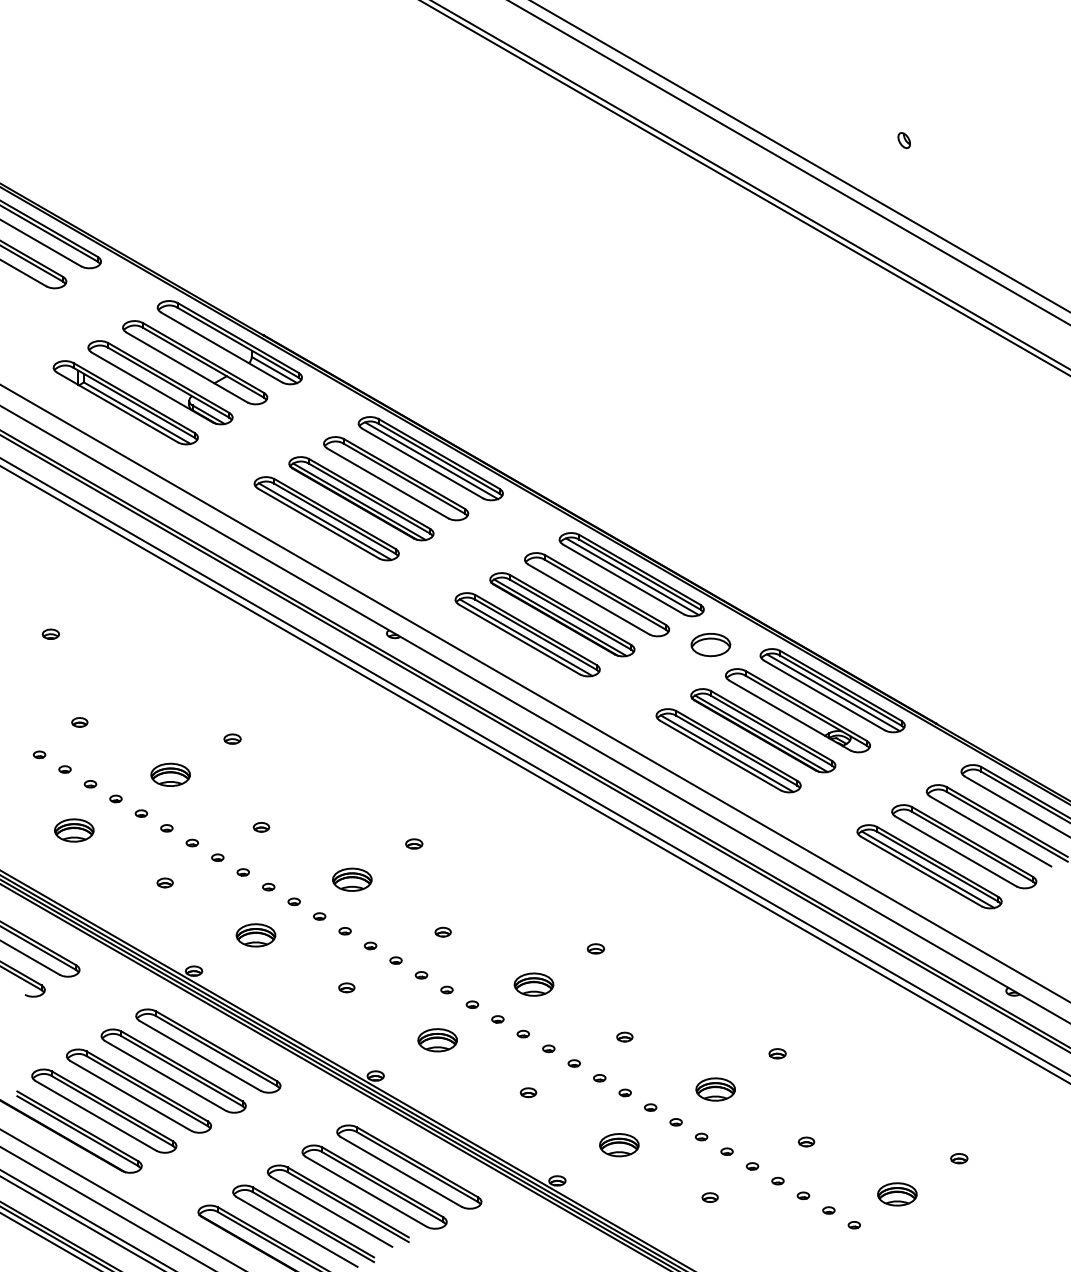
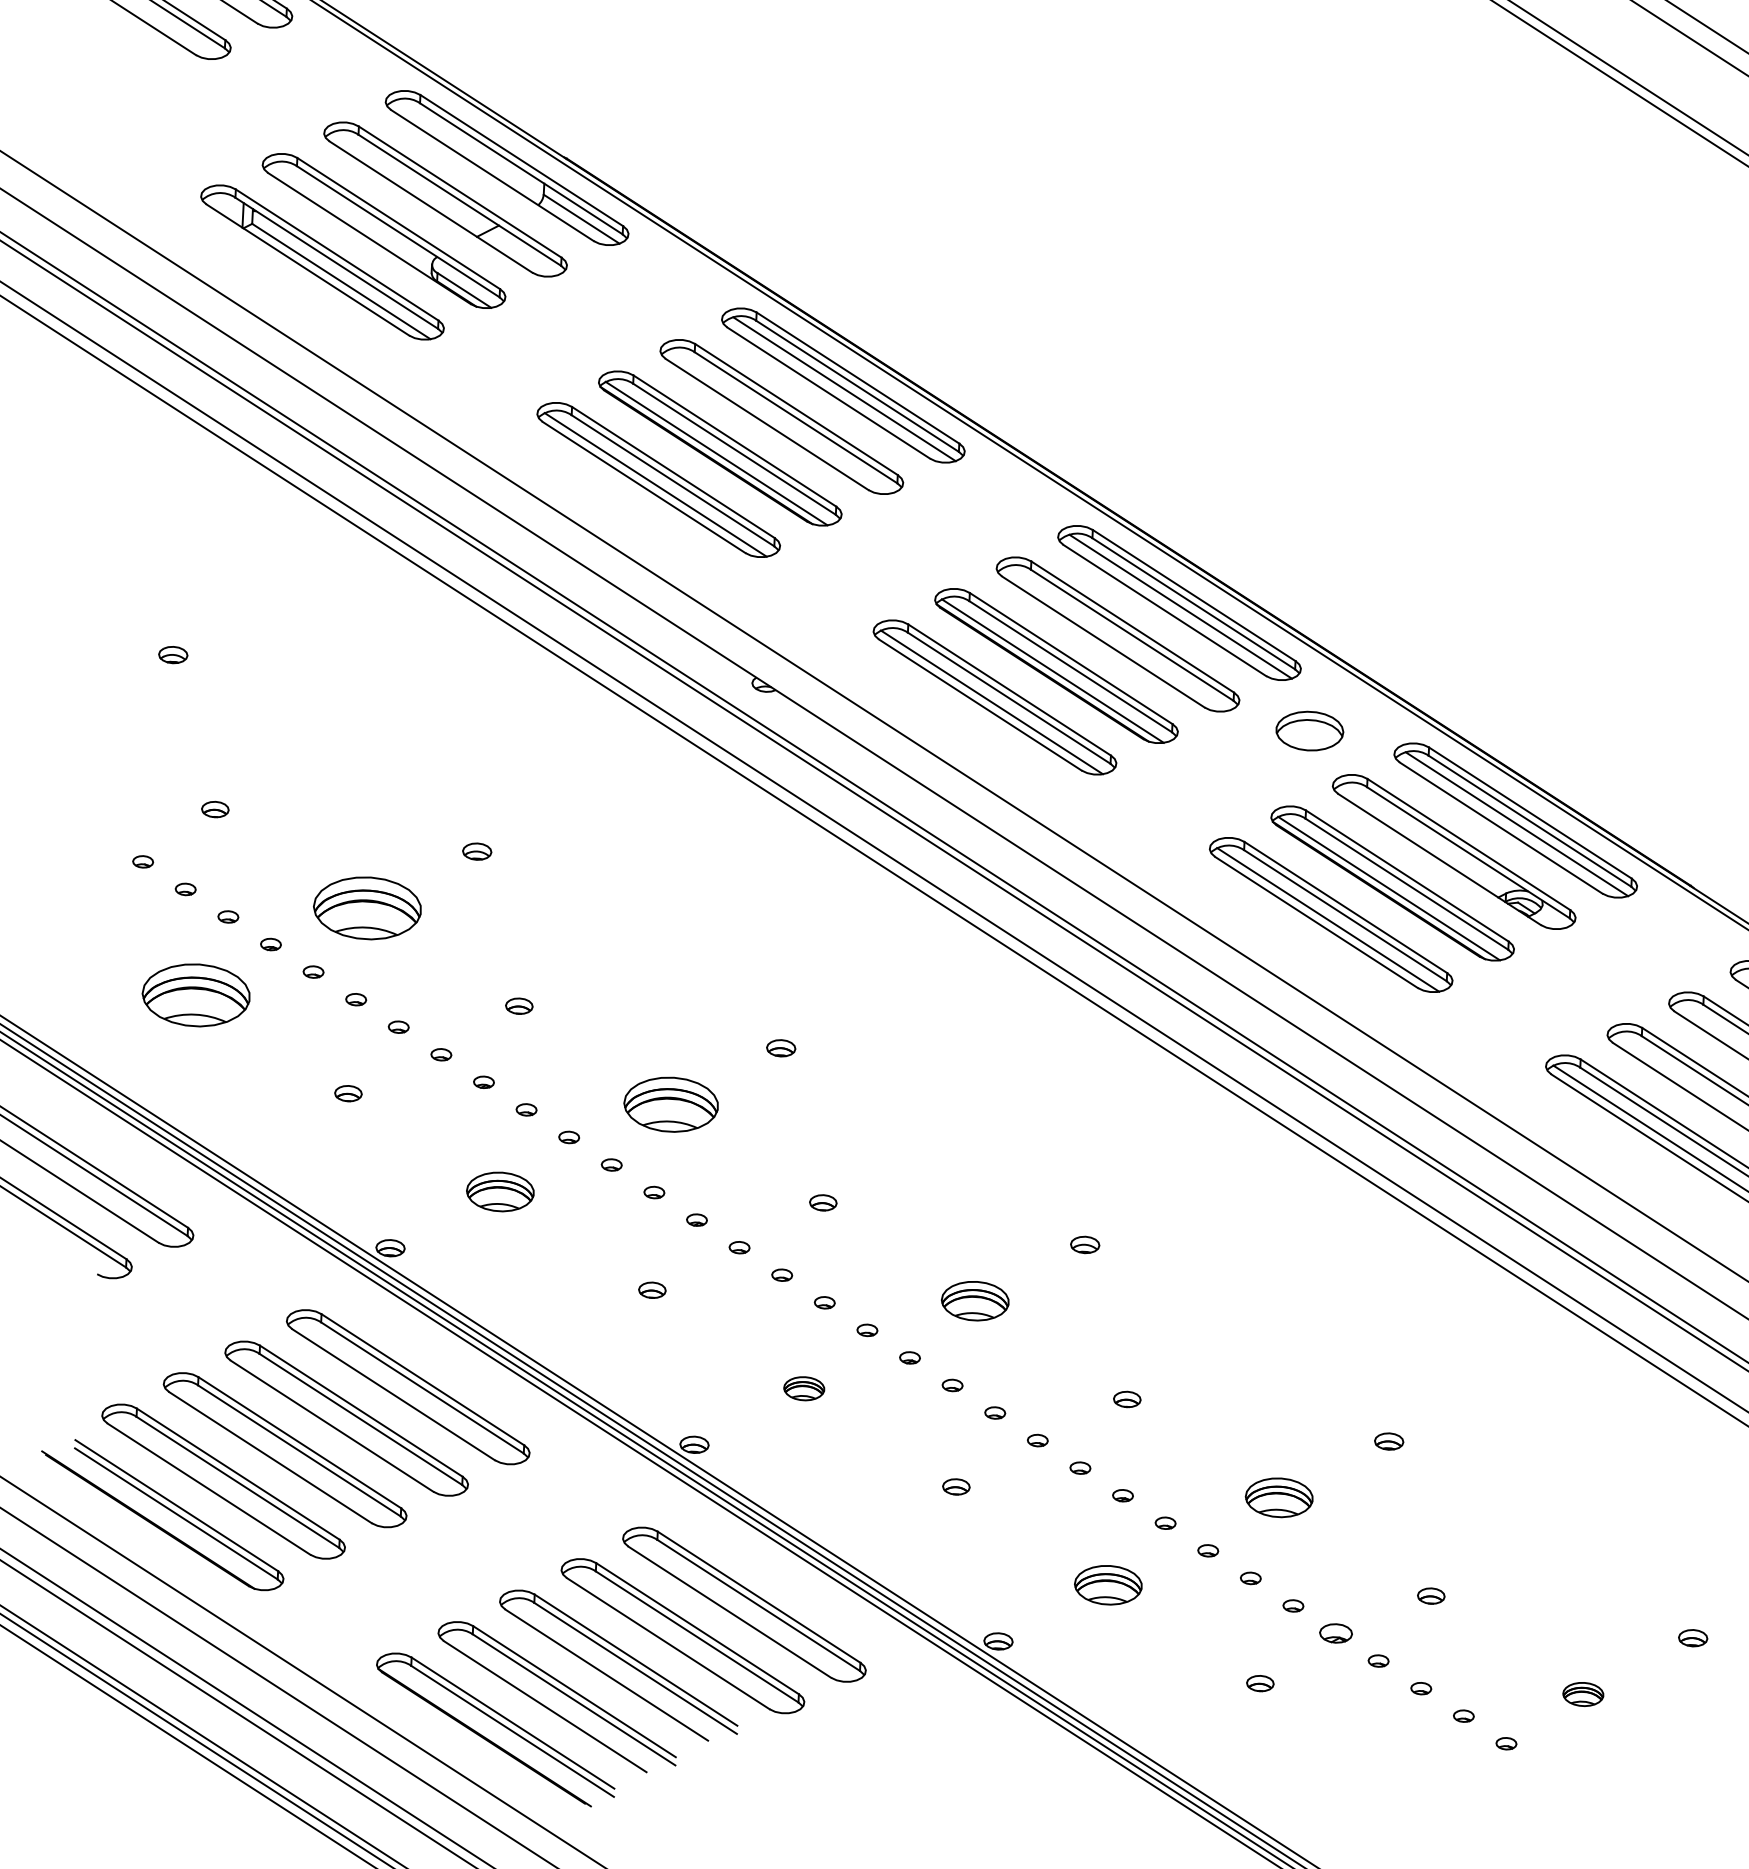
part: (170, 774) -> (367, 907), size x1.6
part: (74, 830) -> (196, 995), size x1.6
part: (352, 879) -> (671, 1104), size x1.4
part: (437, 1040) -> (804, 1388), size x0.6
part: (752, 1166) -> (1335, 1633), size x1.6
part: (897, 1194) -> (1583, 1694), size x0.6

